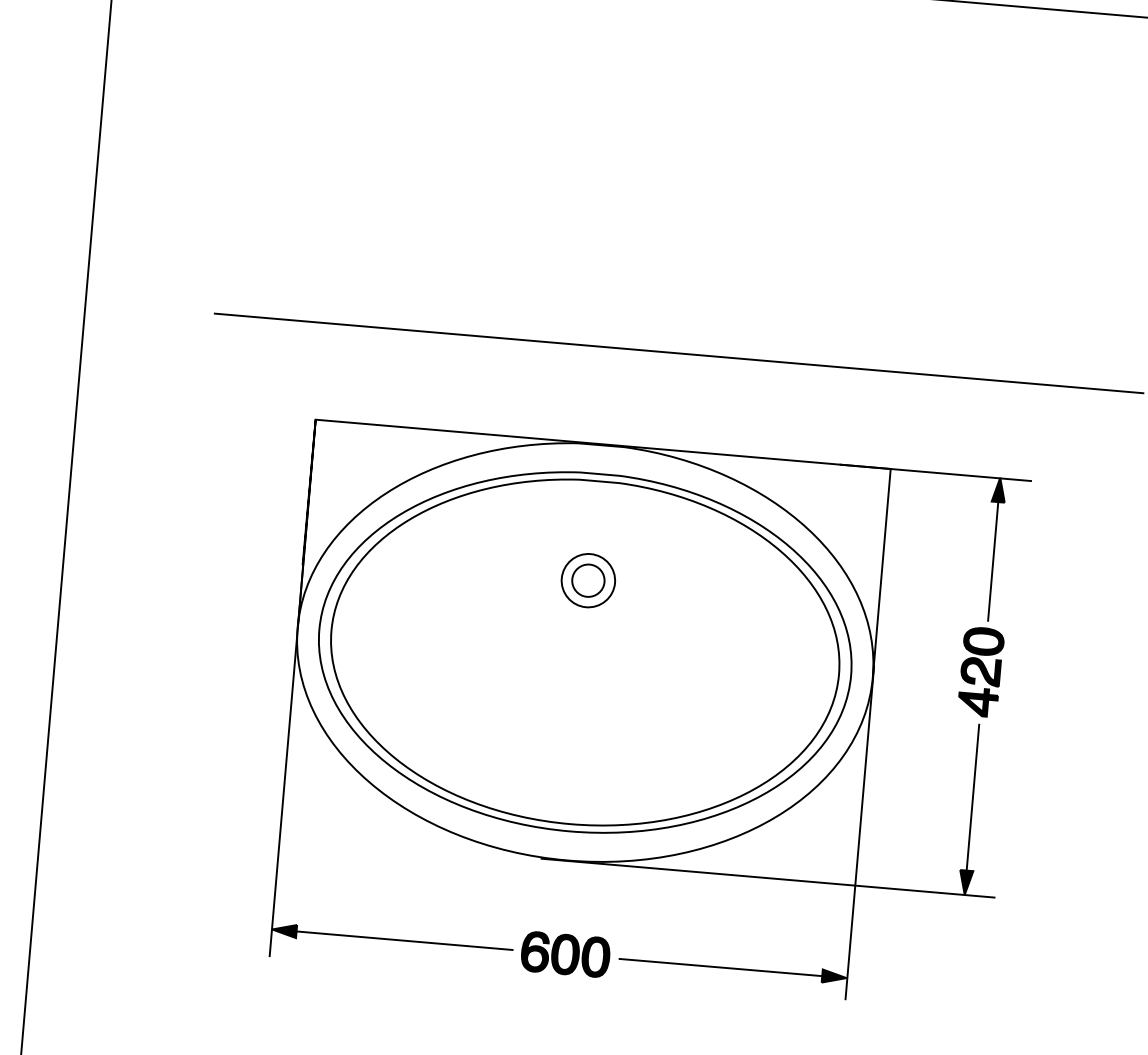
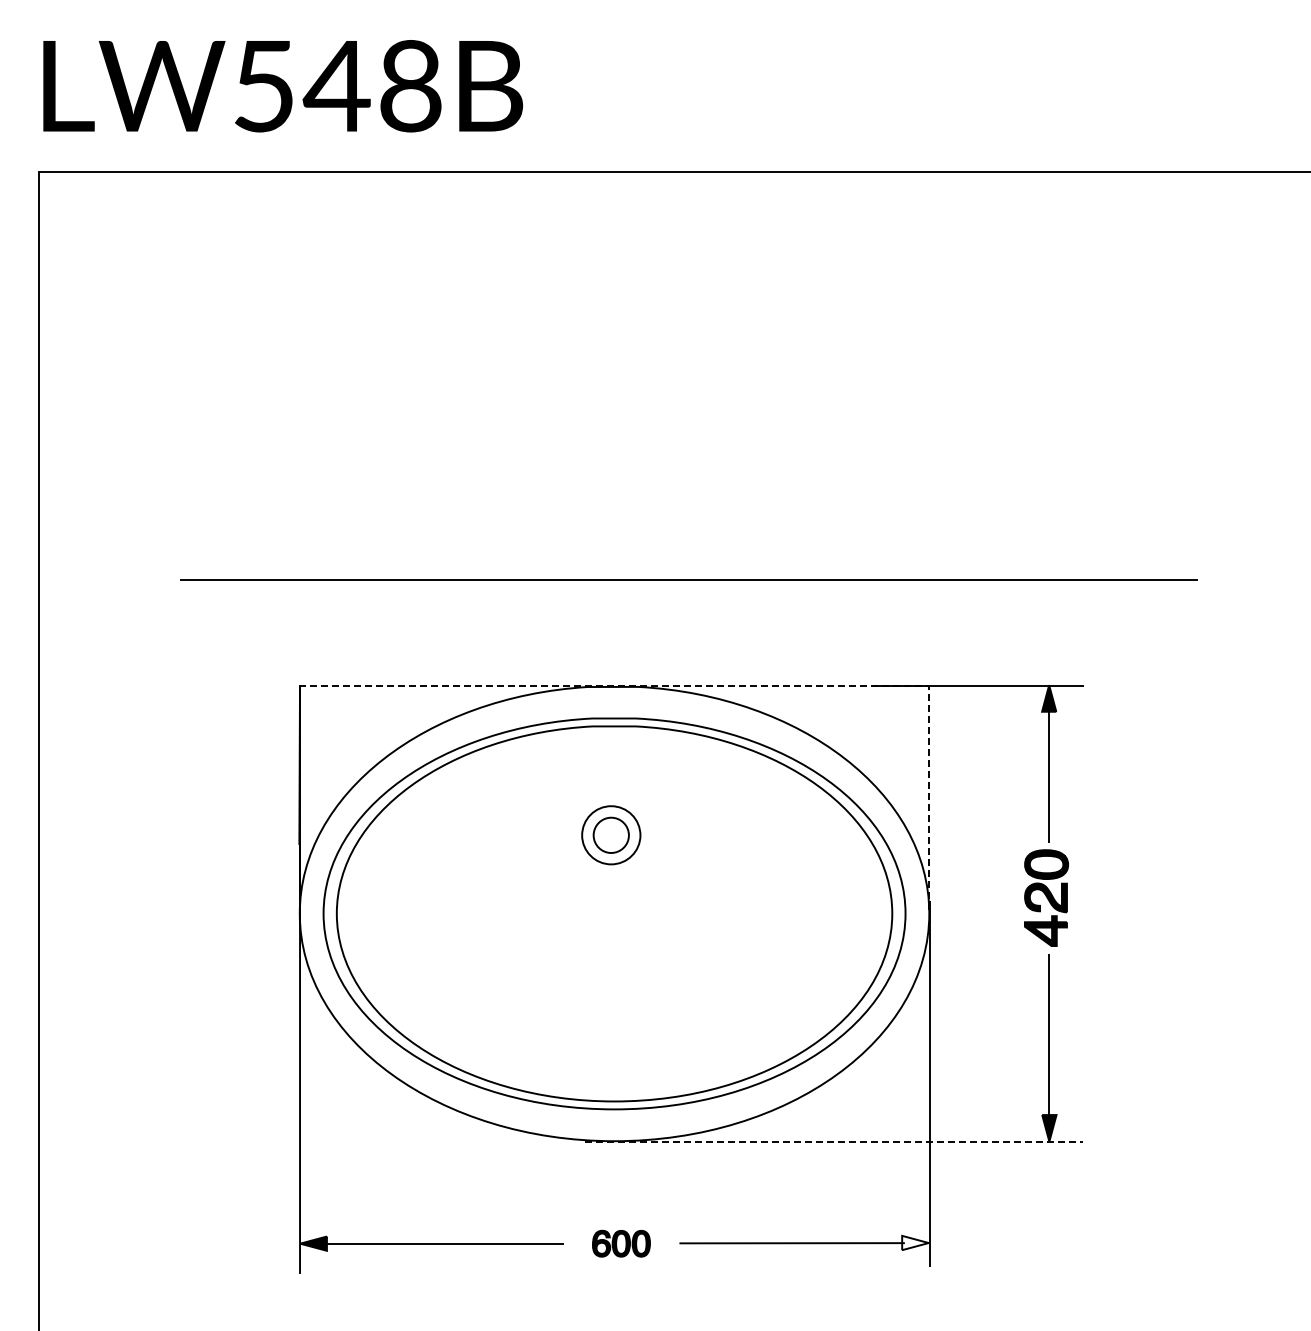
line: (707, 452) -> (728, 685), solid -> dashed
line: (768, 877) -> (834, 1141), solid -> dashed
part: (565, 954) -> (621, 1243), size x0.6
fill: (834, 976) -> (915, 1242), removed

